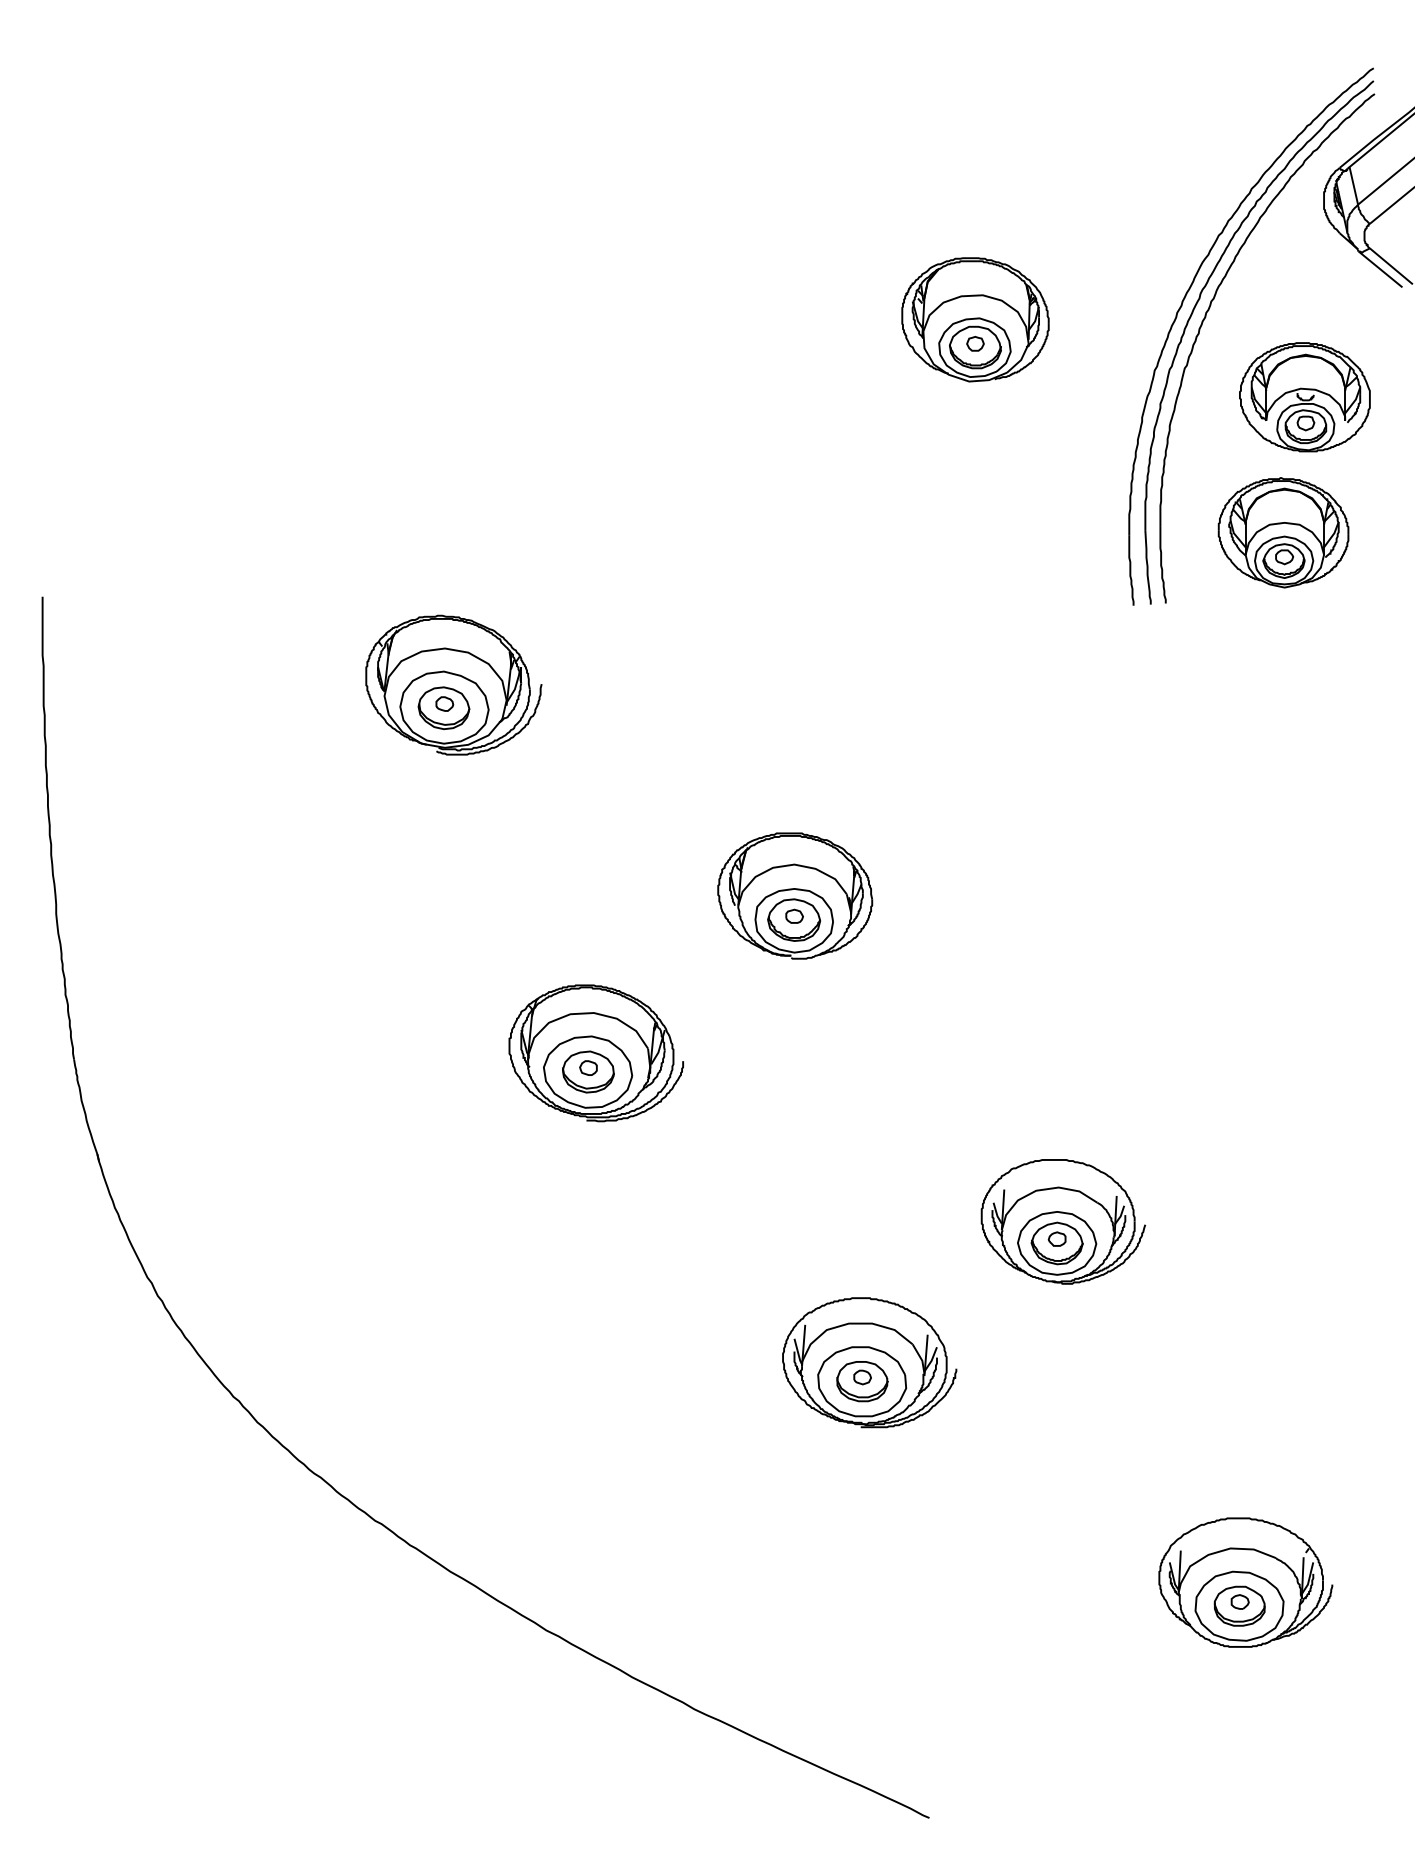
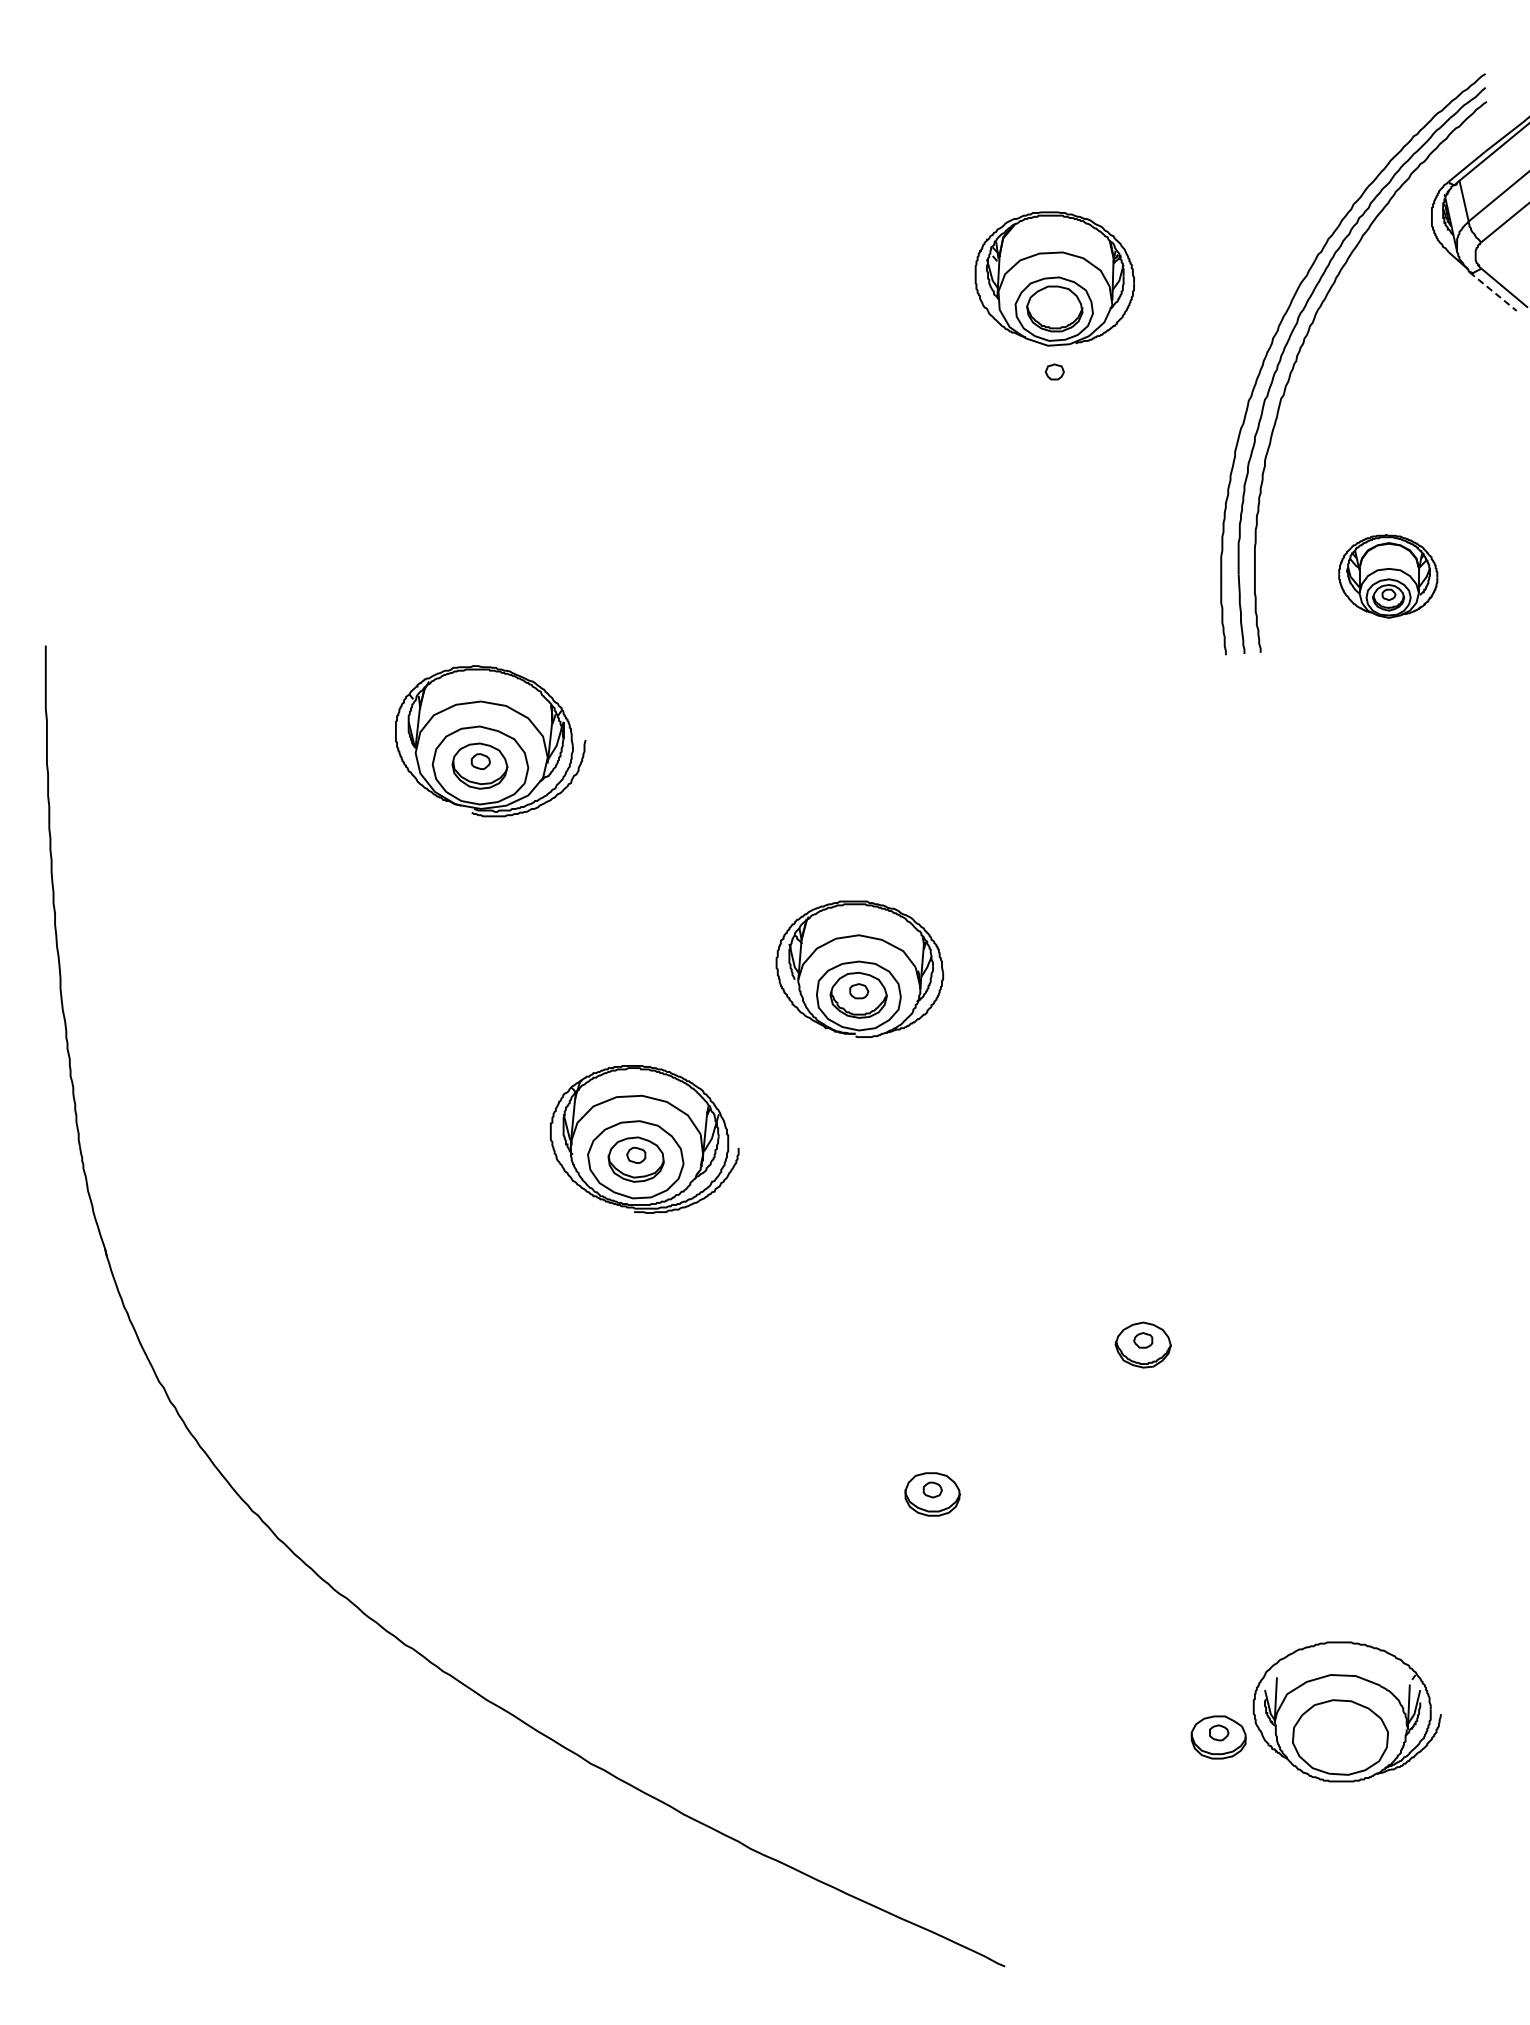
line: (1380, 269) -> (1493, 291), solid -> dashed
part: (975, 319) -> (1054, 278), moved
part: (1305, 397) -> (1411, 429), removed
part: (1283, 532) -> (1388, 576), size x0.7
part: (1062, 1221) -> (1149, 1321), removed
part: (869, 1362) -> (940, 1473), removed
part: (1239, 1606) -> (1218, 1737), moved

